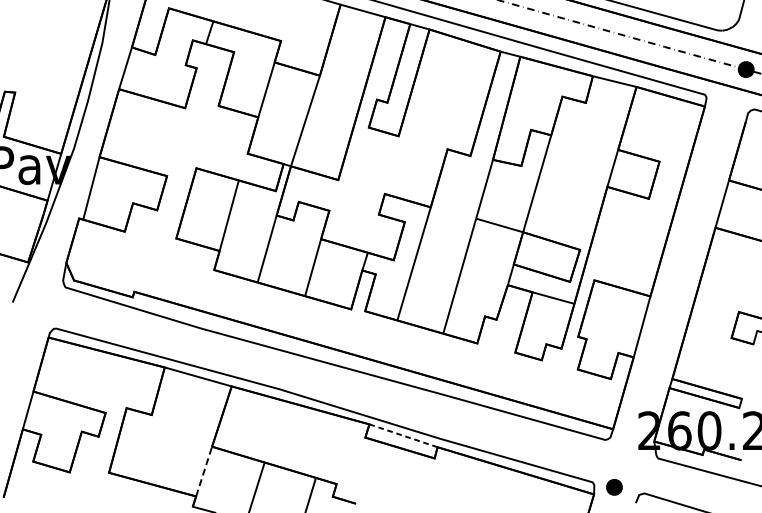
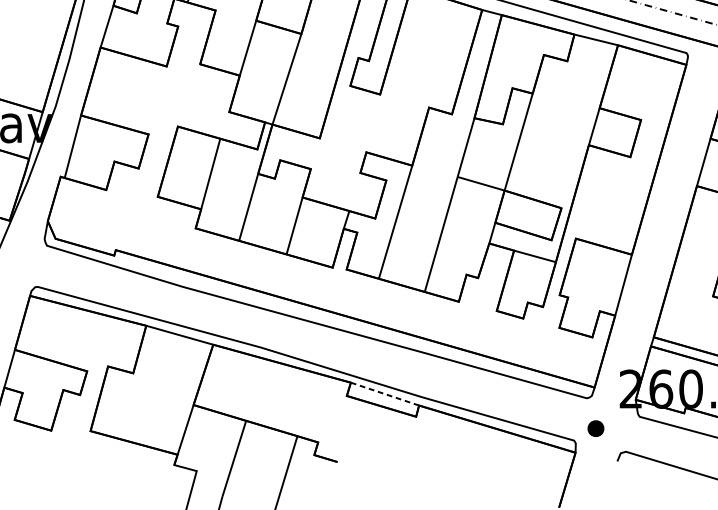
line: (204, 471) -> (186, 429), dashed -> solid
part: (614, 487) -> (596, 428), moved

